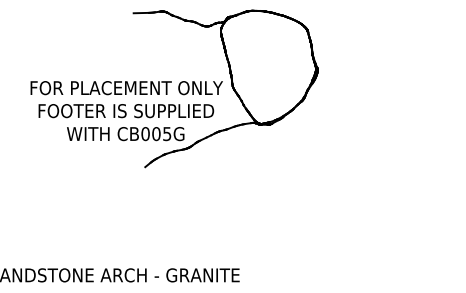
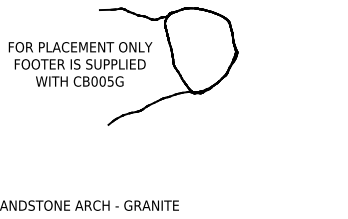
text: (126, 111) -> (80, 64), moved

